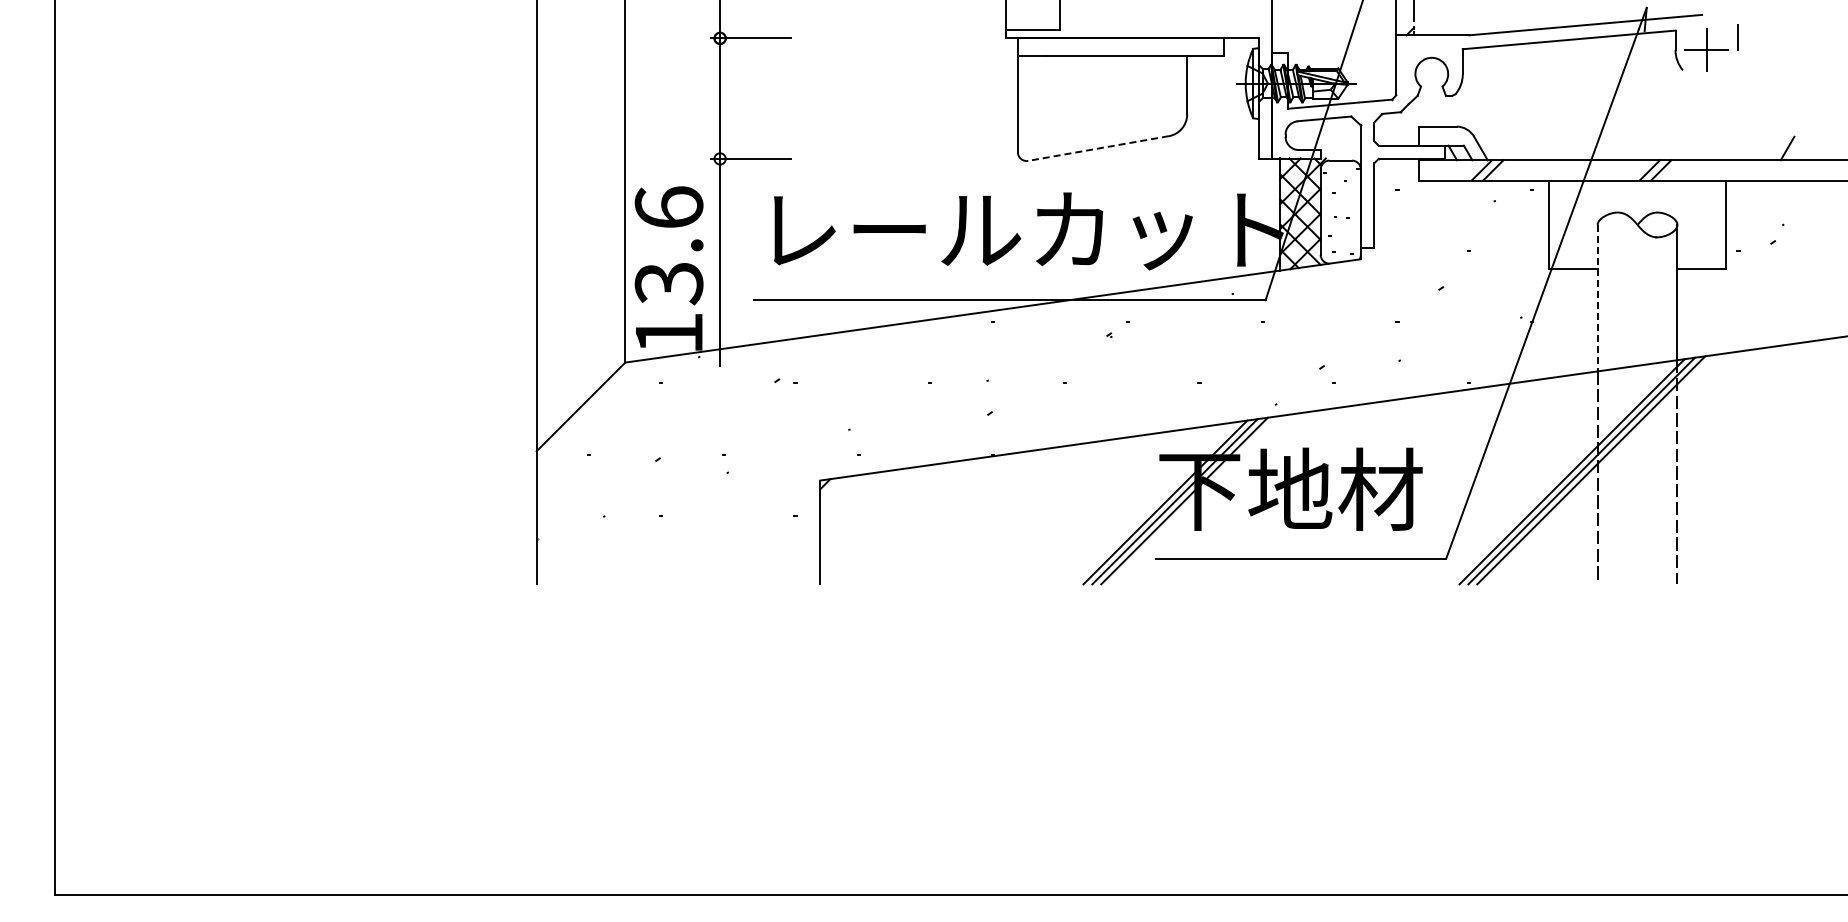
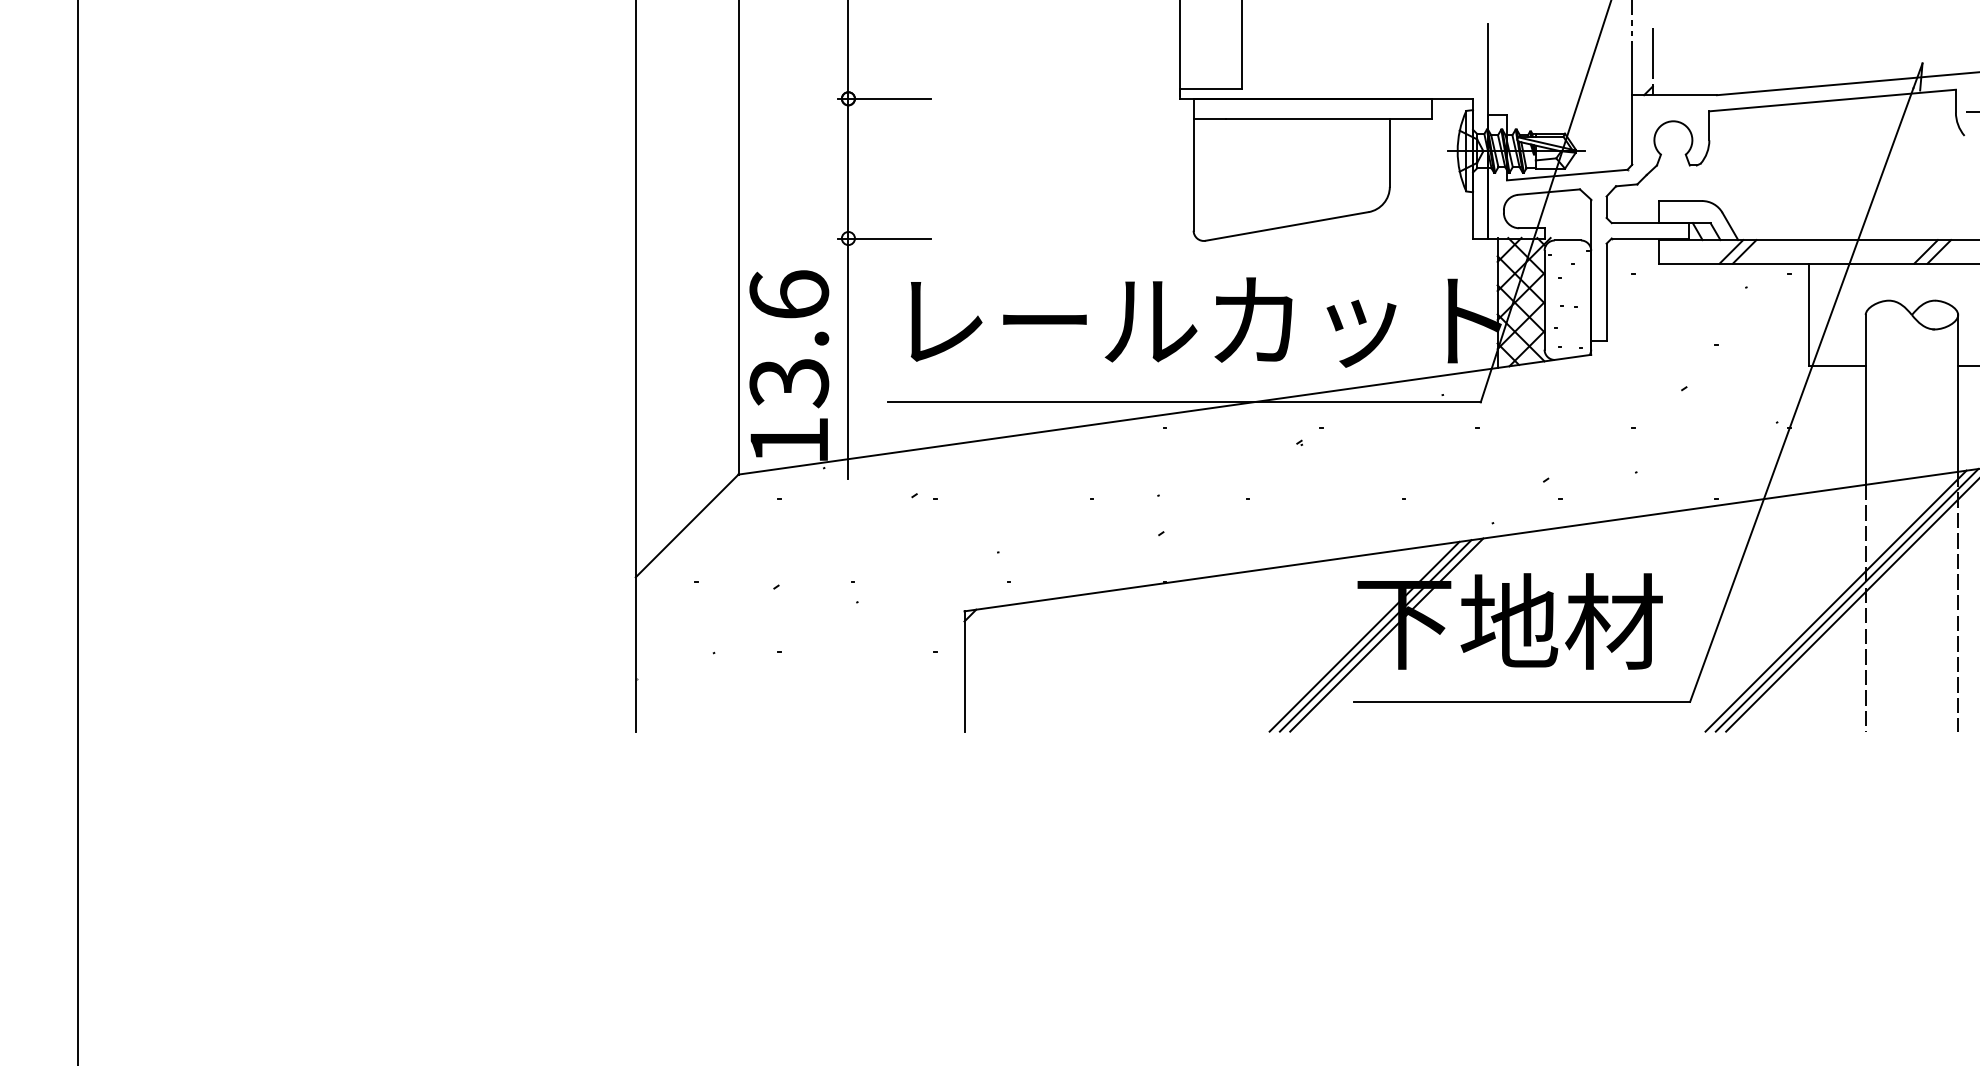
line: (1098, 148) -> (1287, 226), dashed -> solid
line: (1597, 298) -> (1865, 400), dashed -> solid

